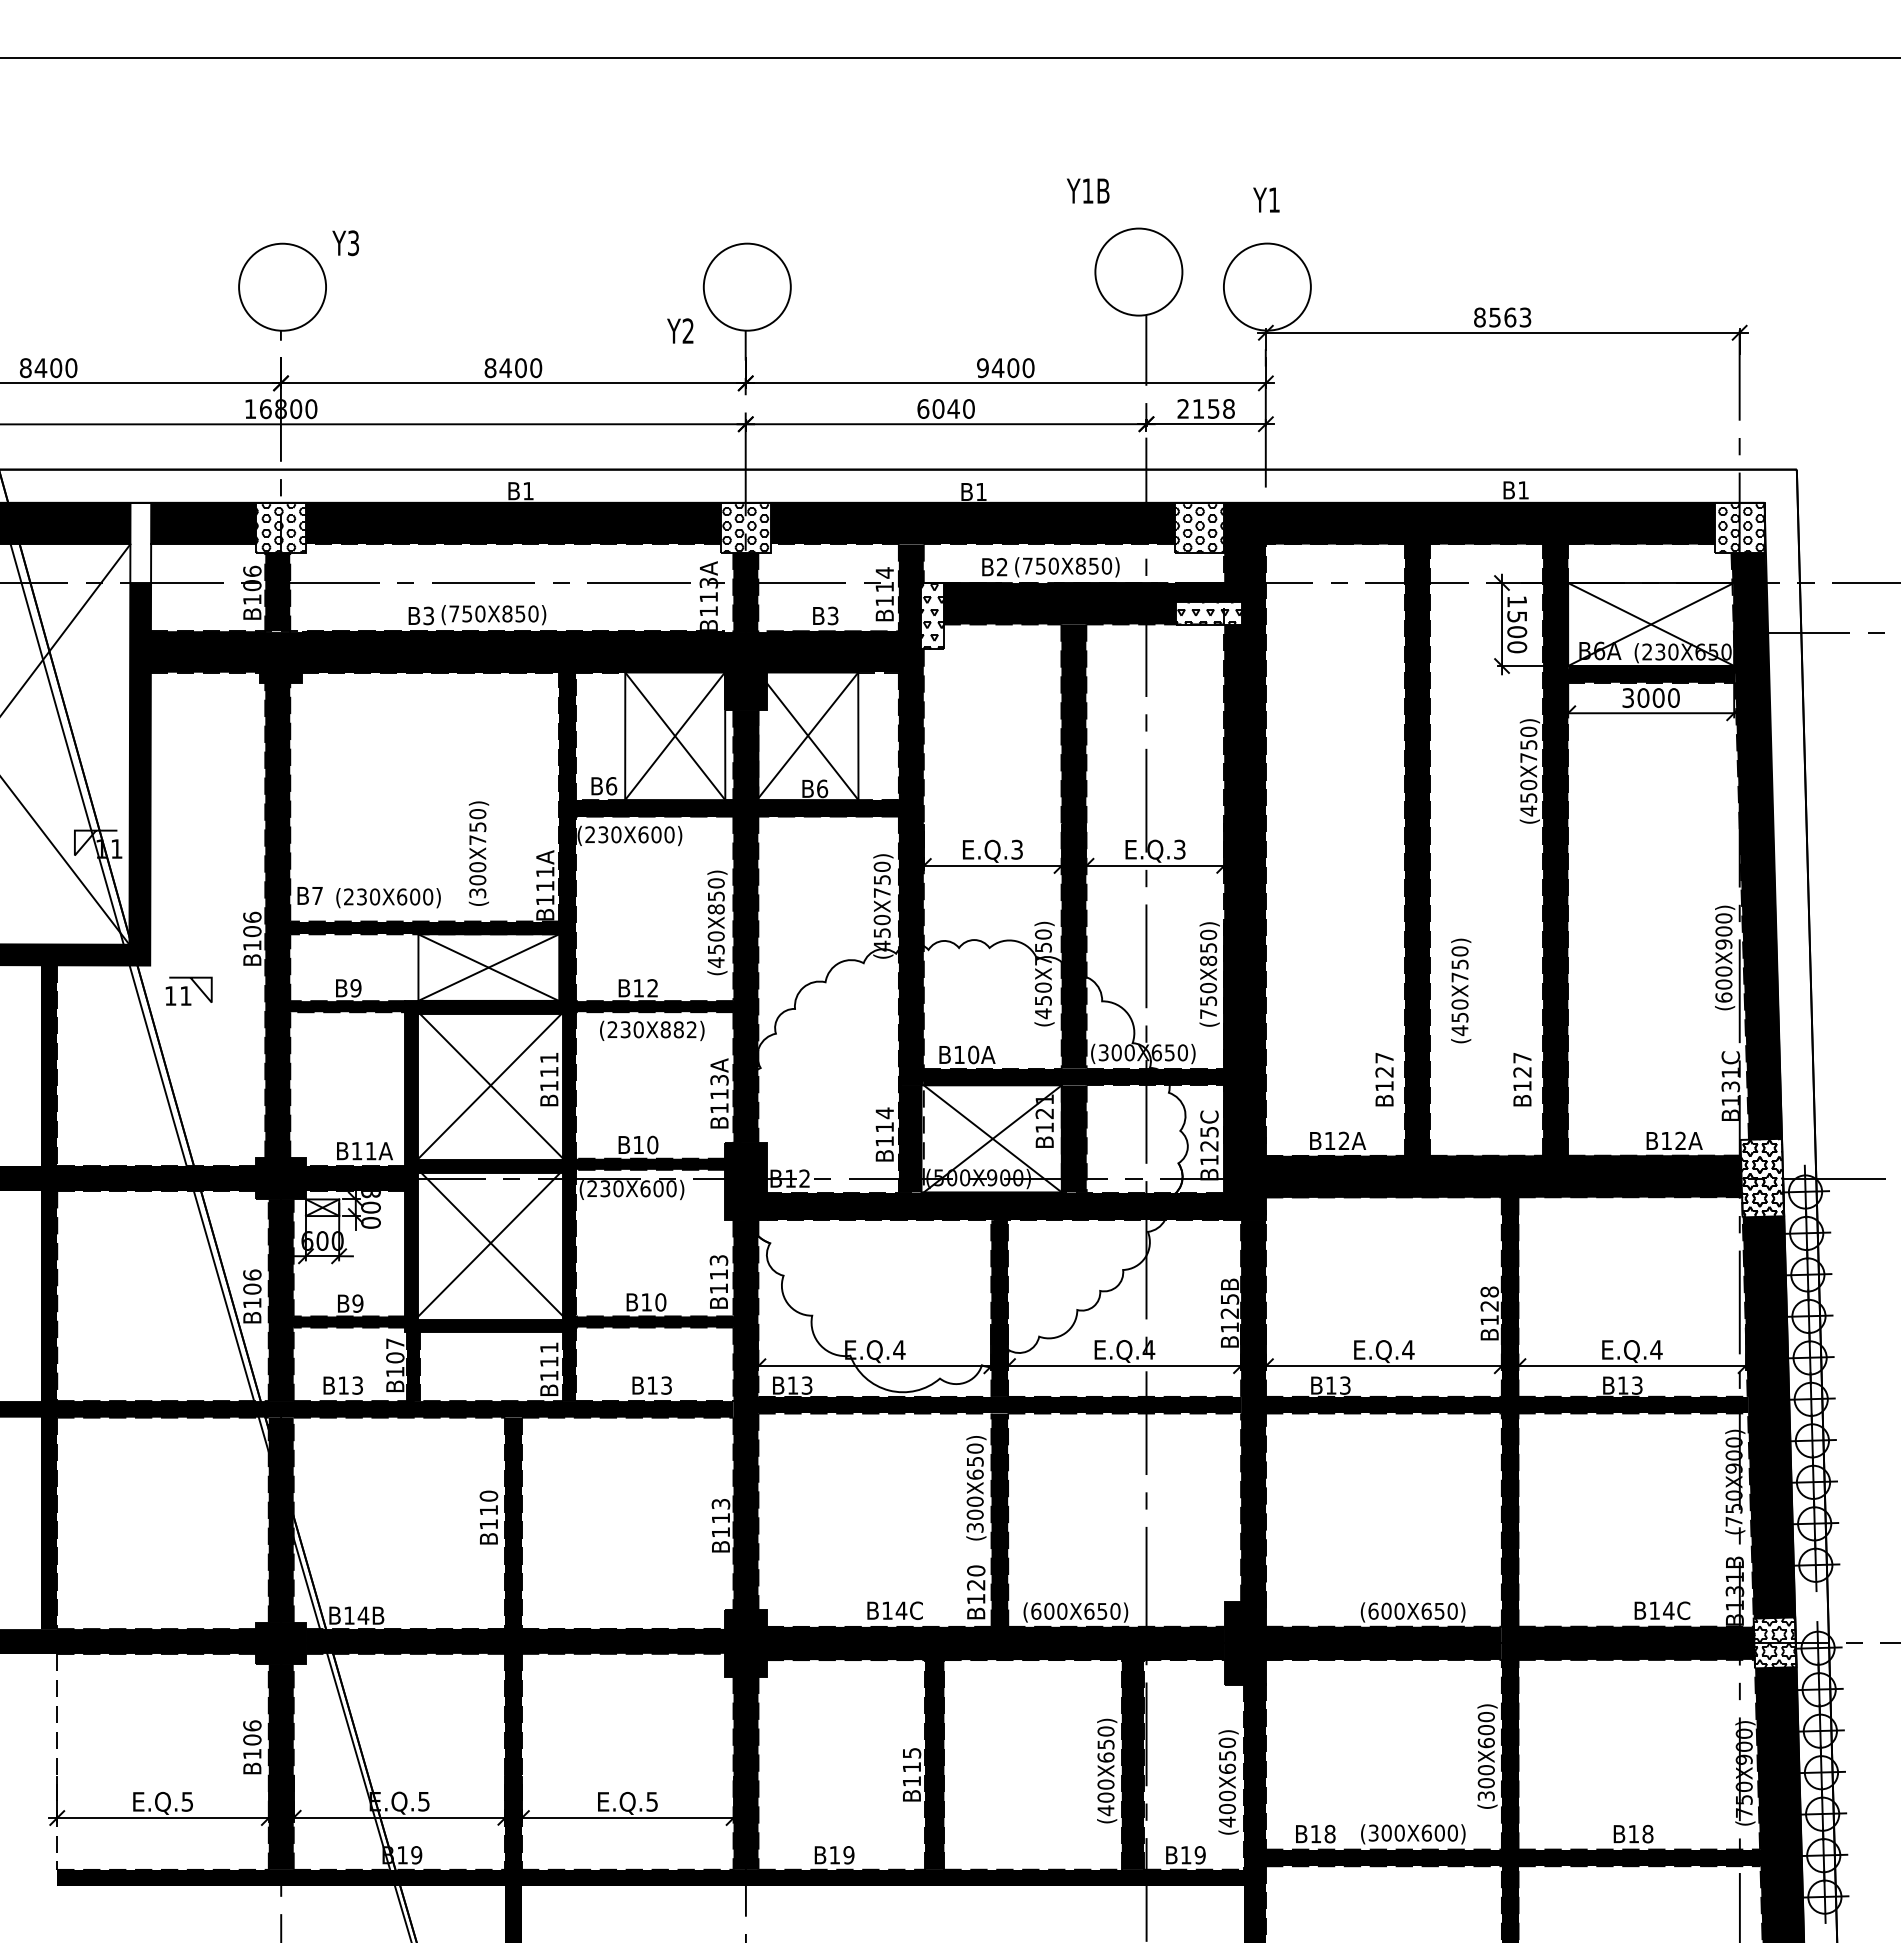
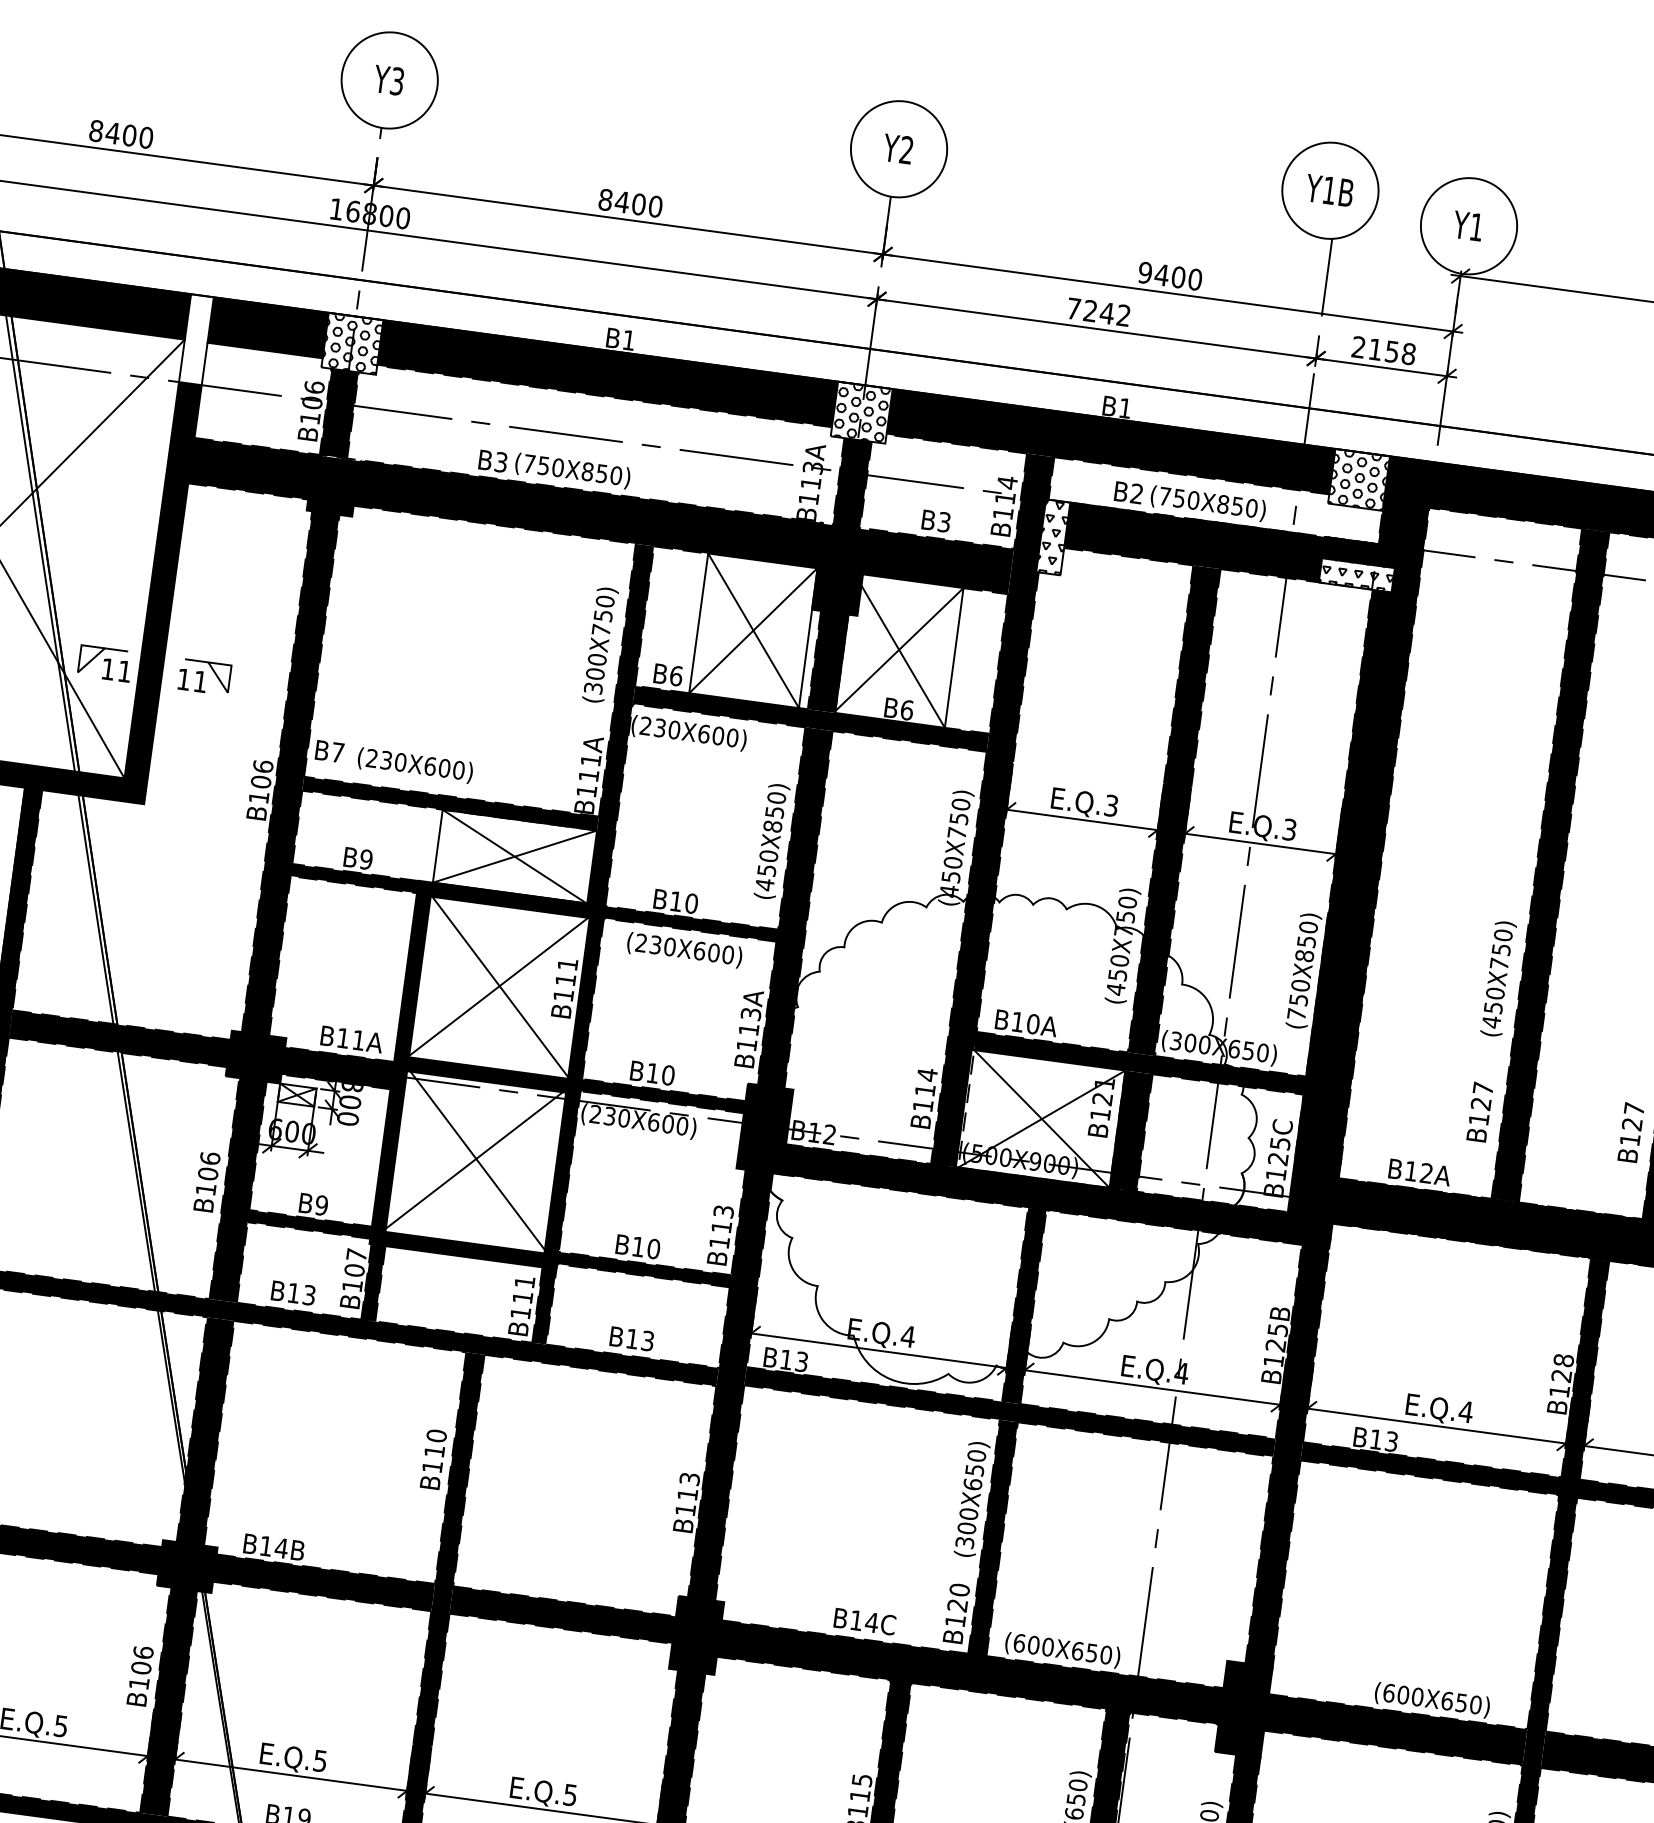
text: (1088, 190) -> (1330, 190), moved
text: (1266, 199) -> (1468, 225), moved
text: (345, 243) -> (388, 80), moved
text: (680, 330) -> (898, 148), moved
text: (945, 408) -> (1098, 311), 6040 -> 7242
text: (478, 853) -> (600, 644), moved
text: (652, 988) -> (691, 903), B12 -> B10
part: (188, 990) -> (204, 676), moved
text: (1461, 990) -> (1499, 978), moved
text: (678, 1029) -> (713, 952), (230X882) -> (230X600)

